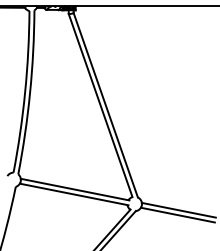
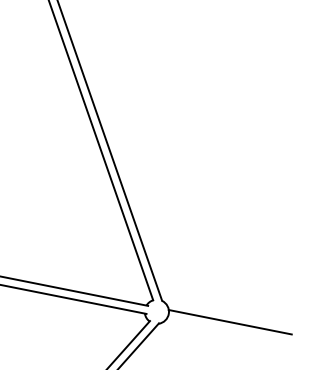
line: (177, 214) -> (228, 329), removed

